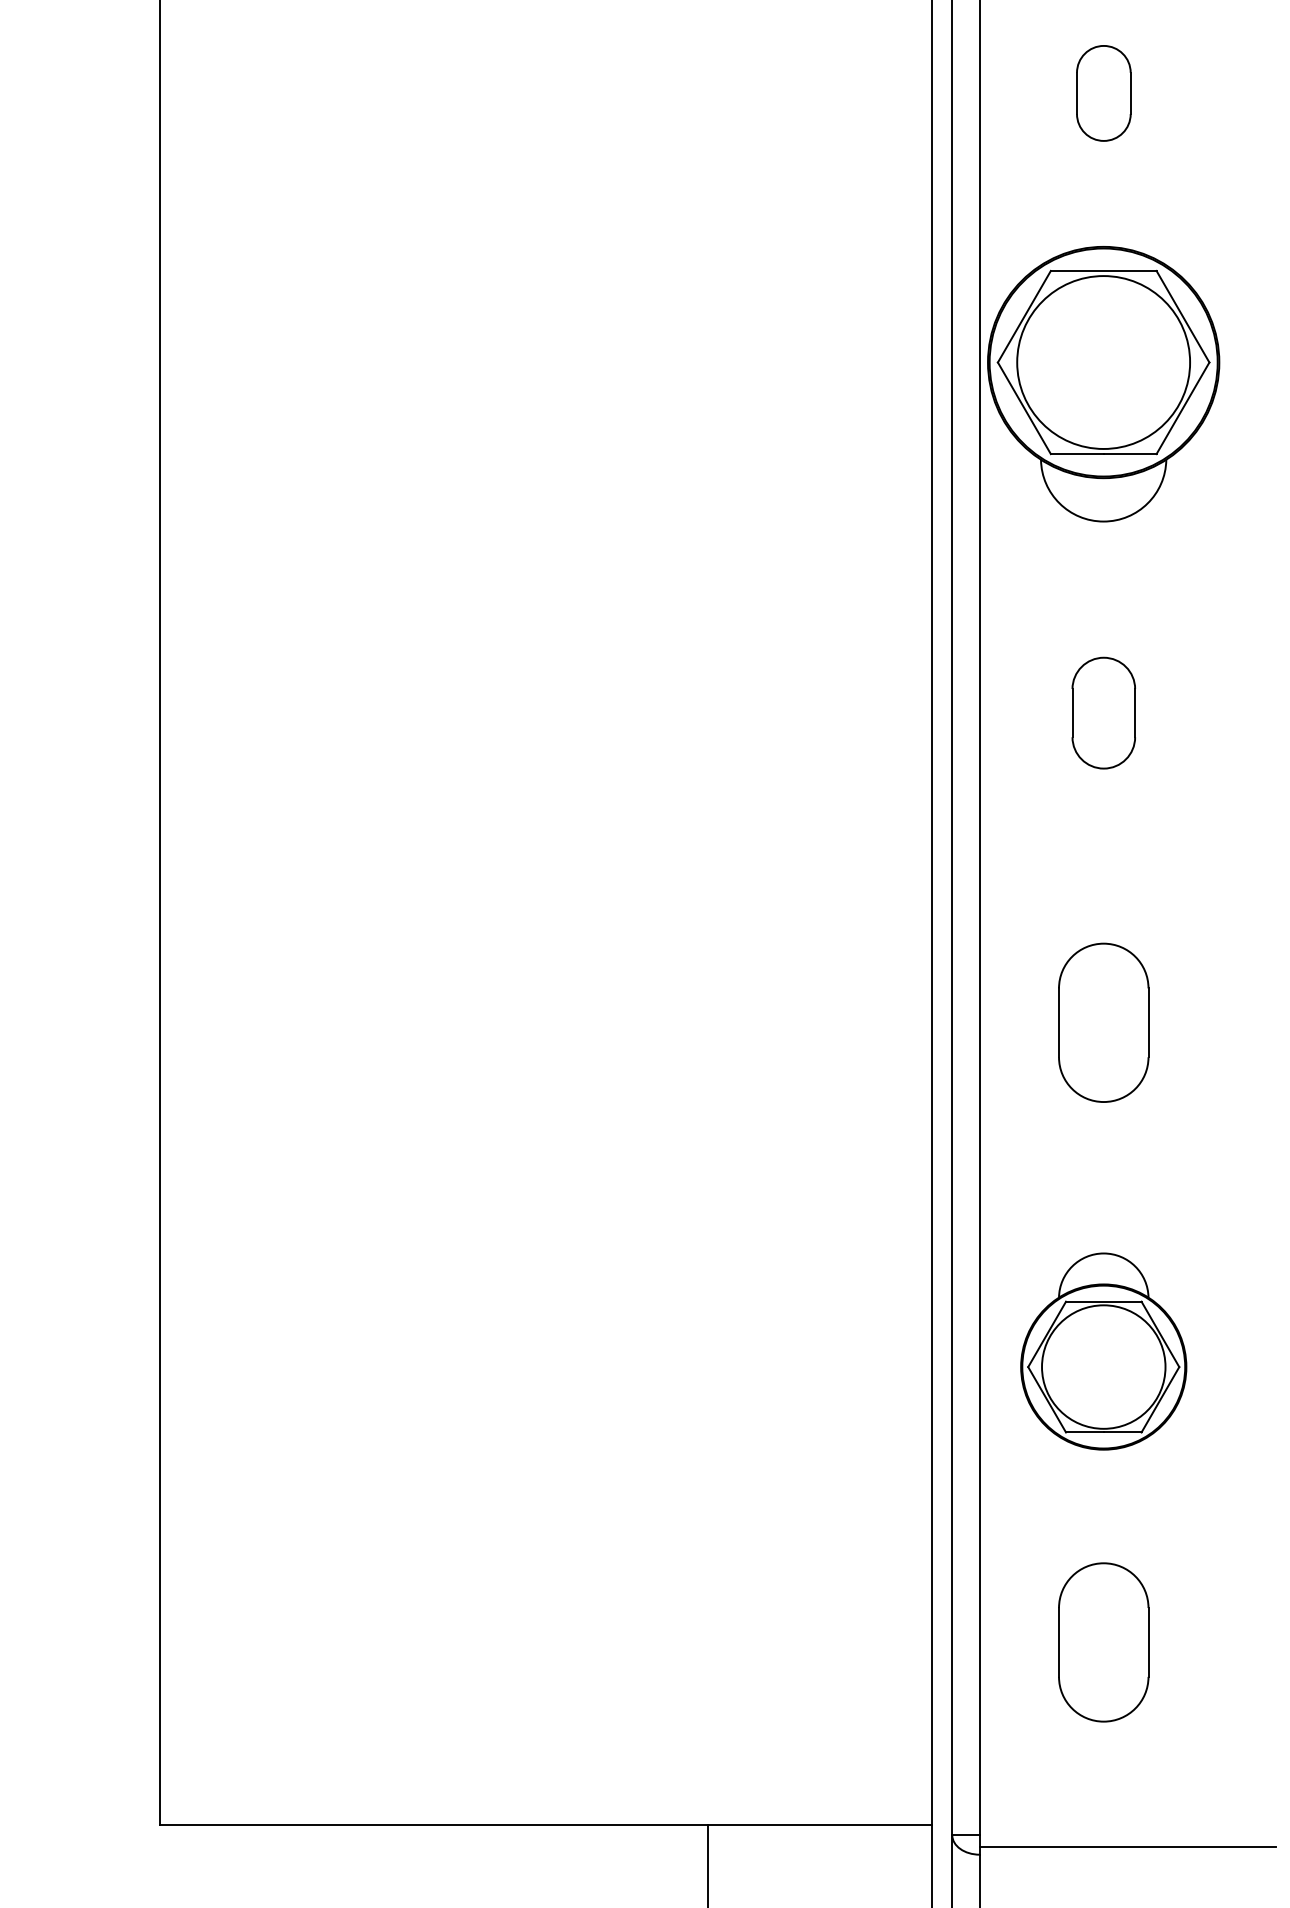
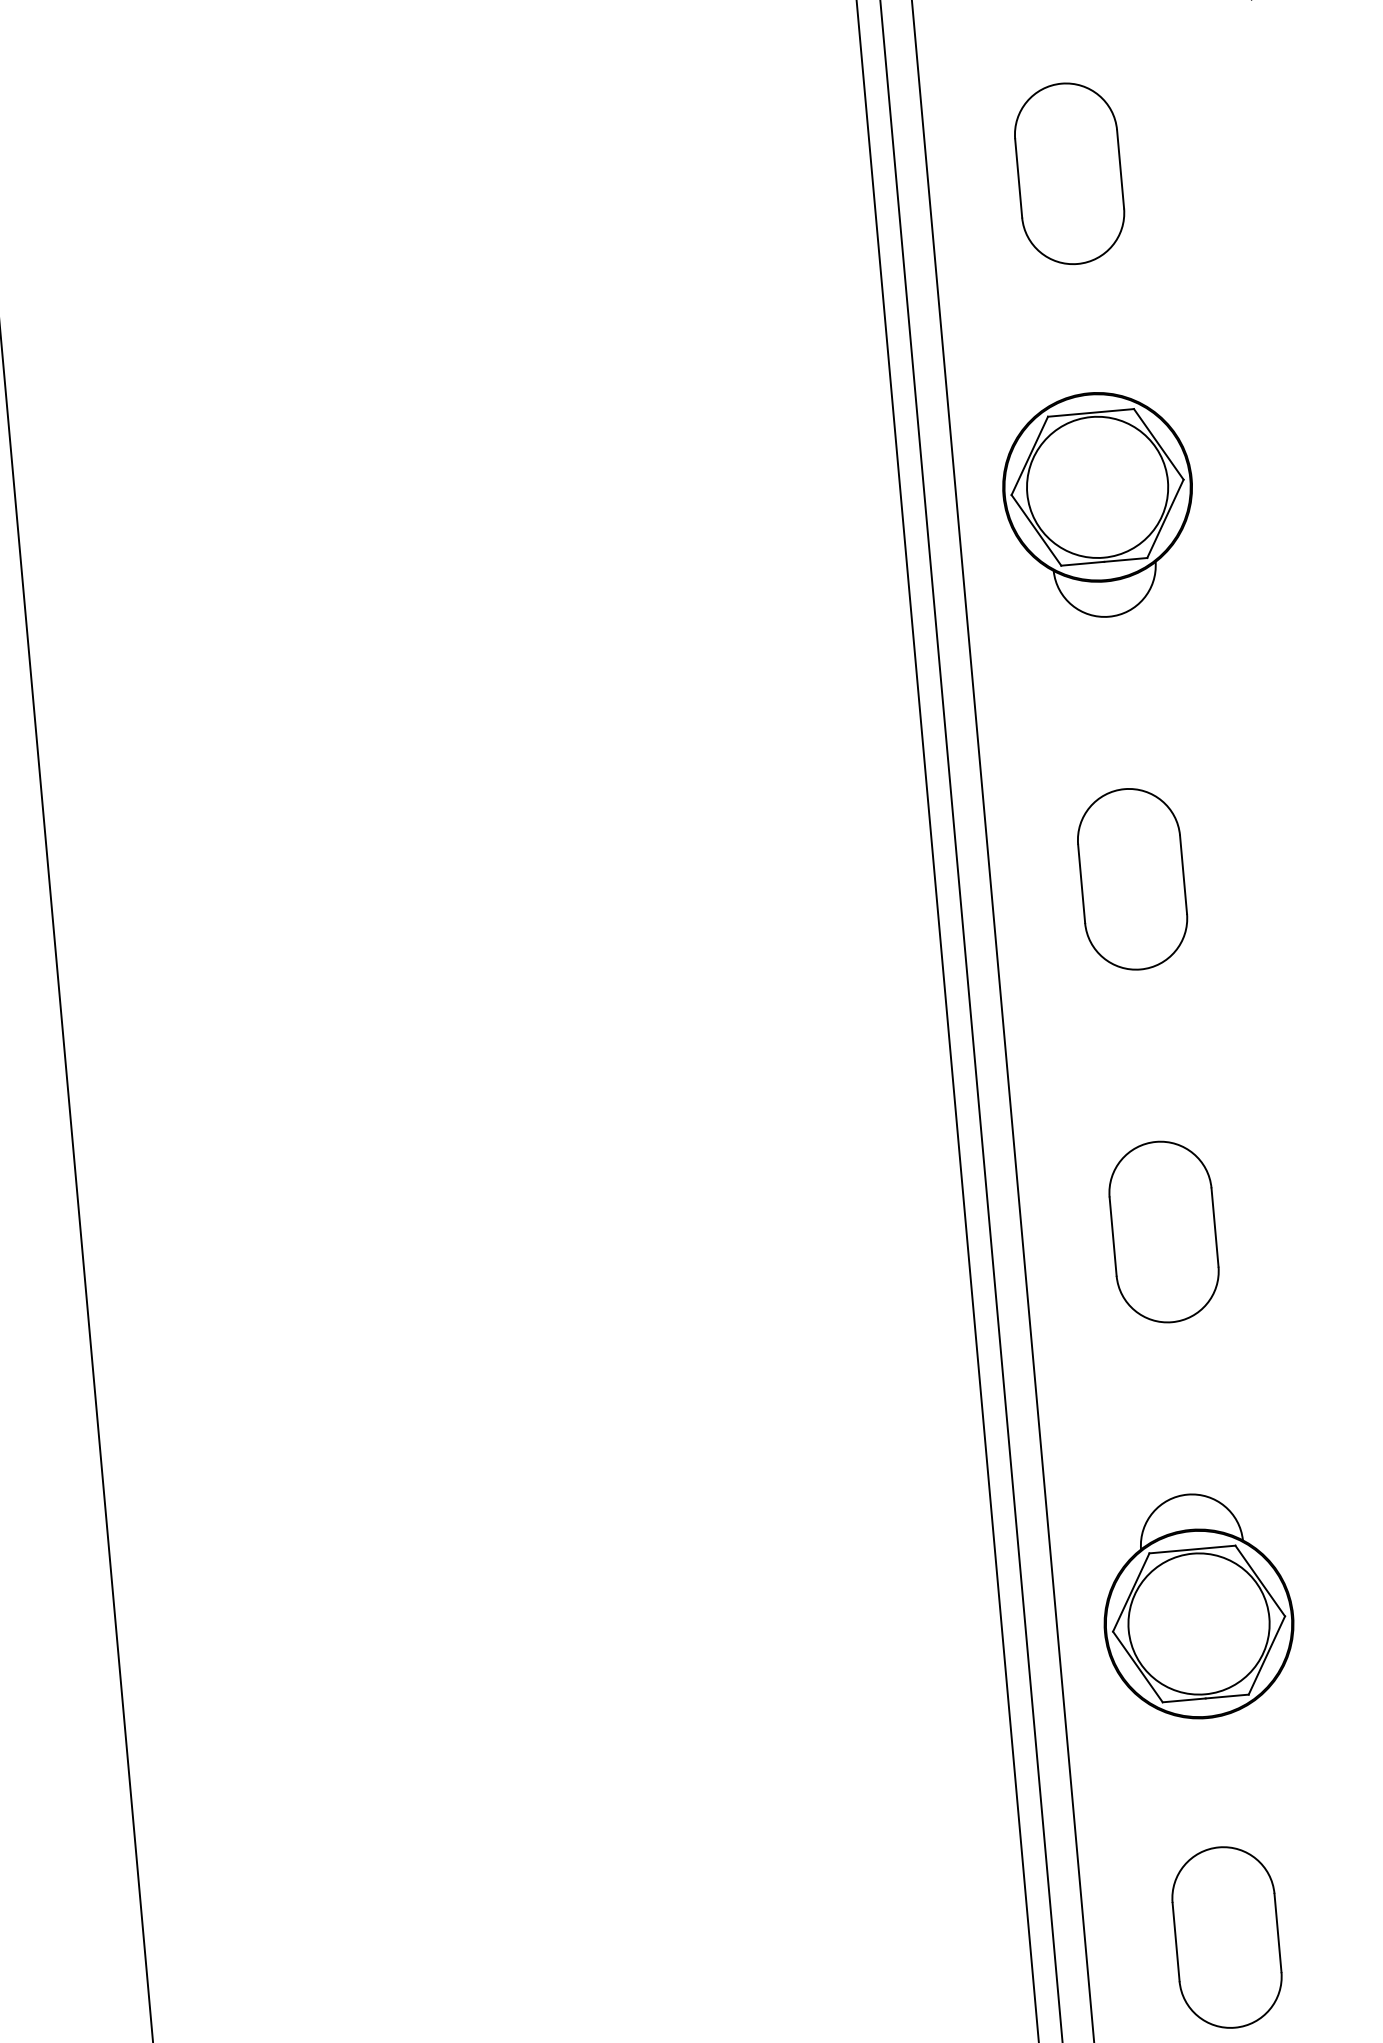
part: (1103, 93) -> (1069, 173), size x1.67
part: (1103, 384) -> (1098, 505), size x0.71
part: (1103, 713) -> (1132, 879), size x1.43

